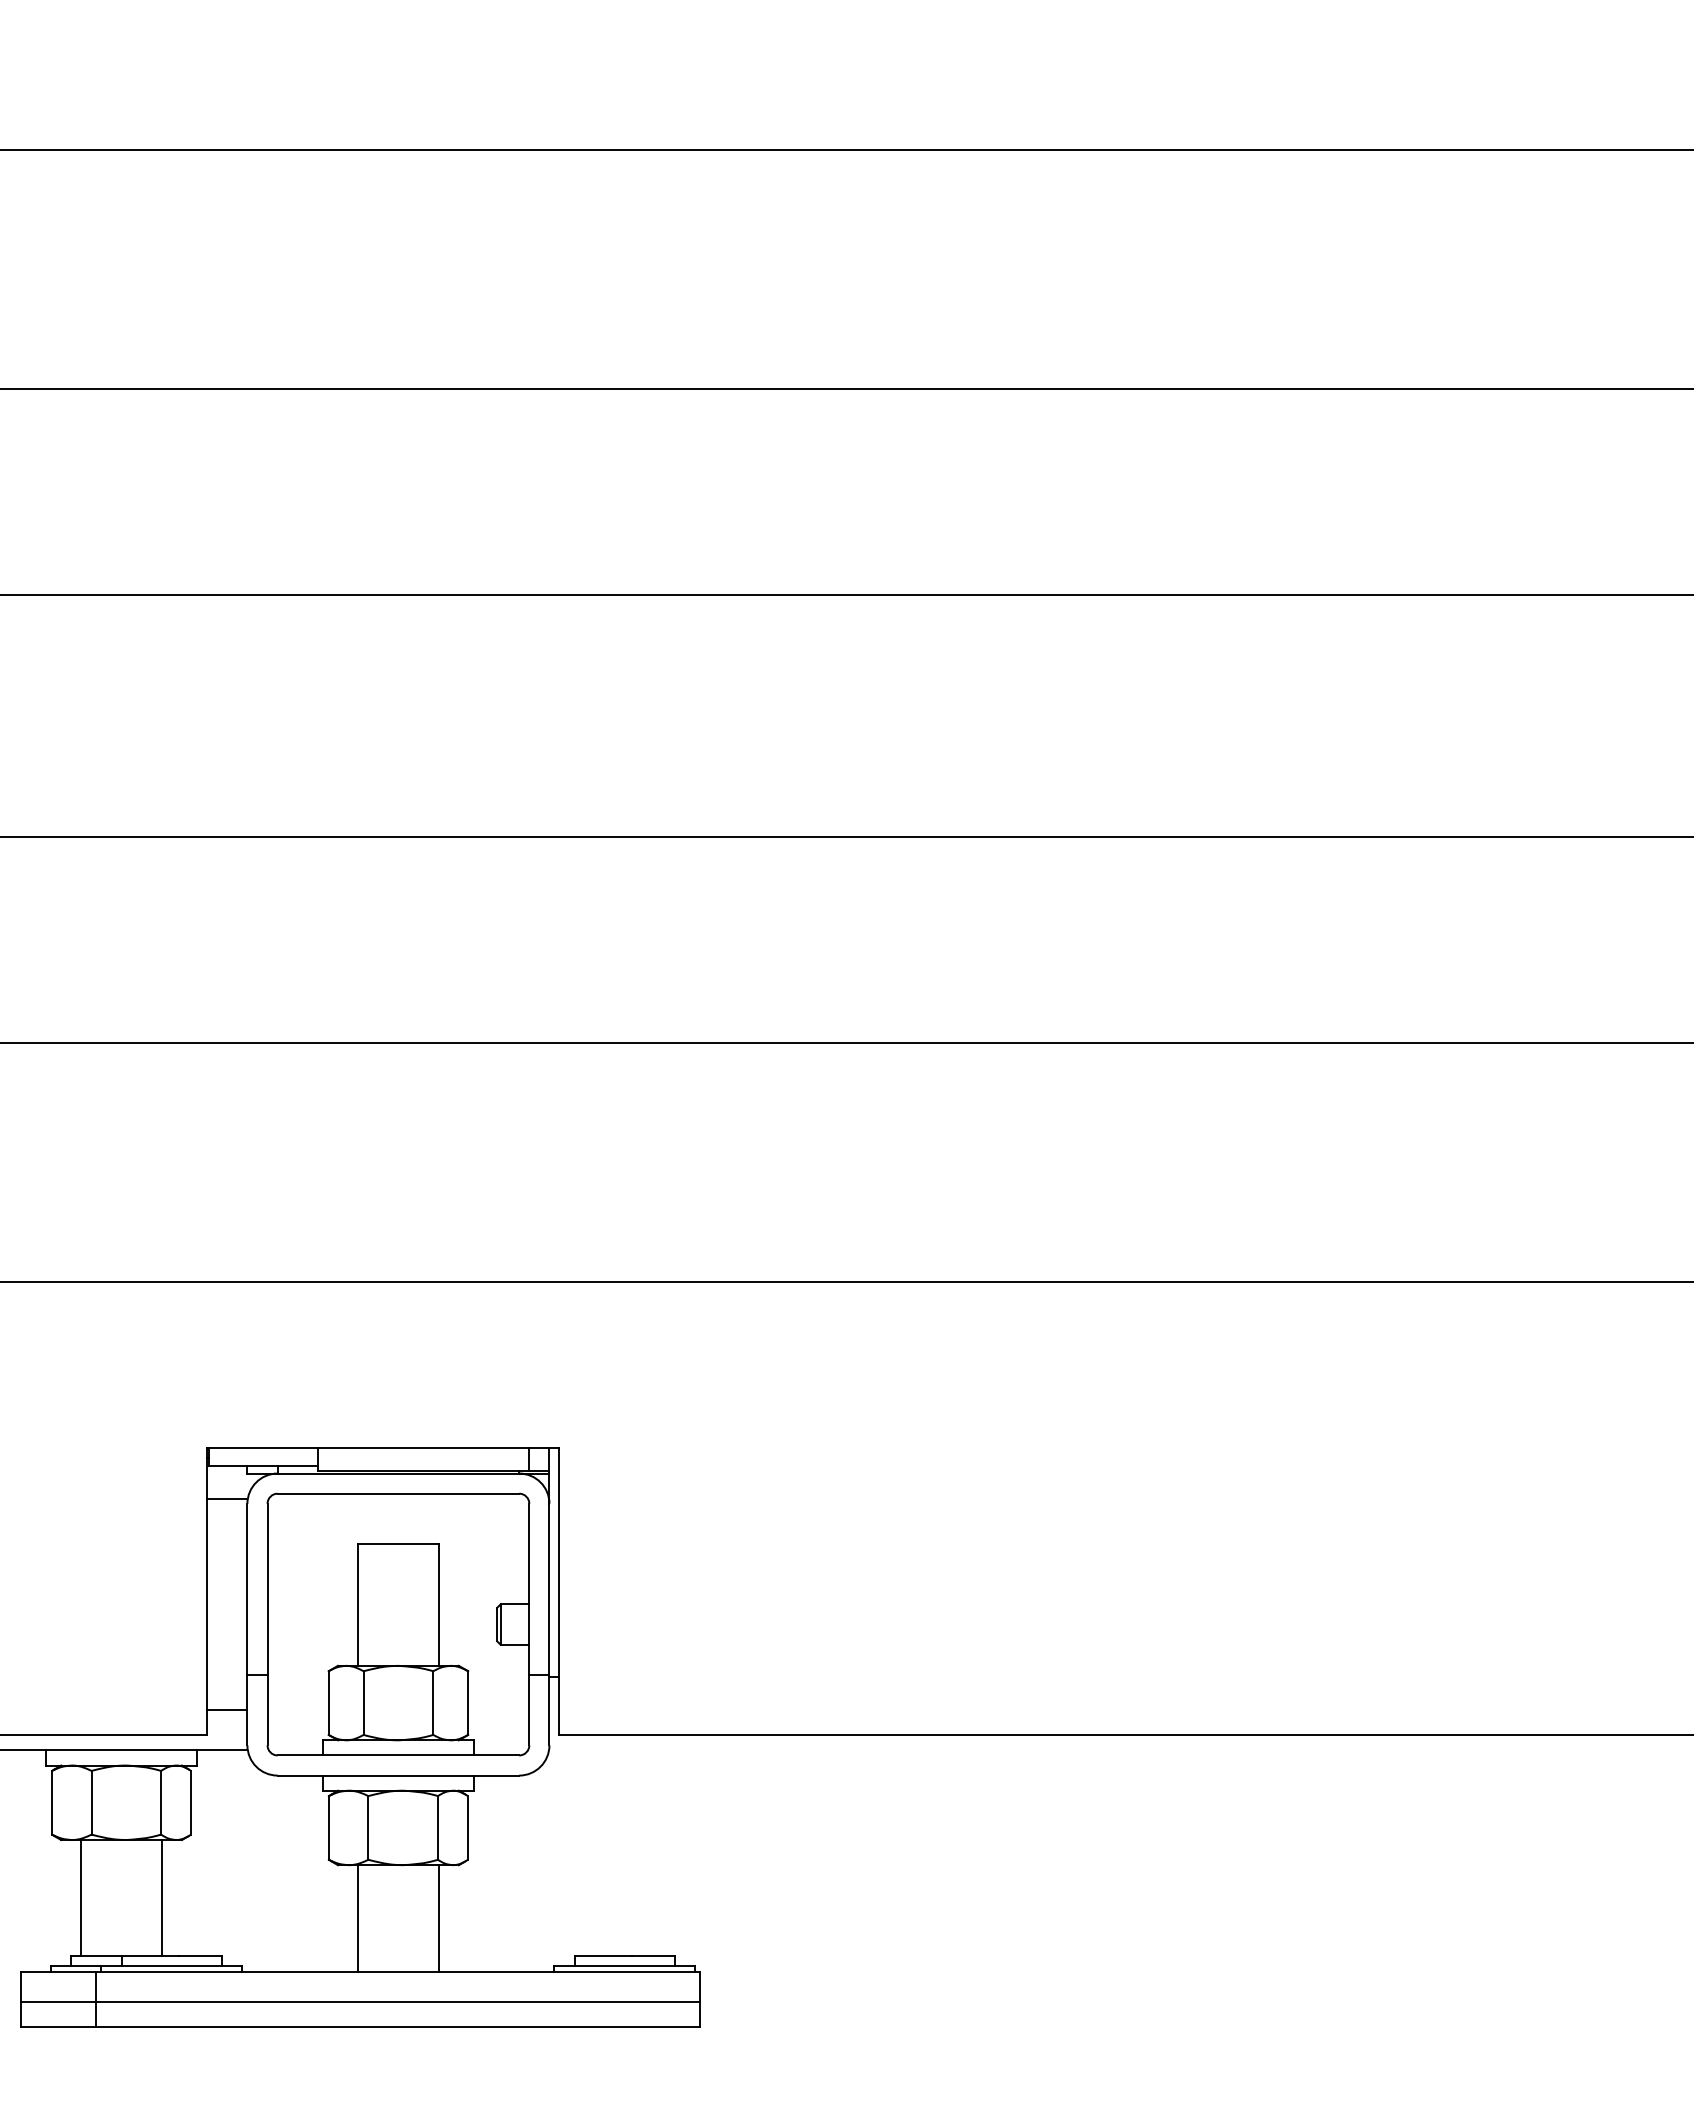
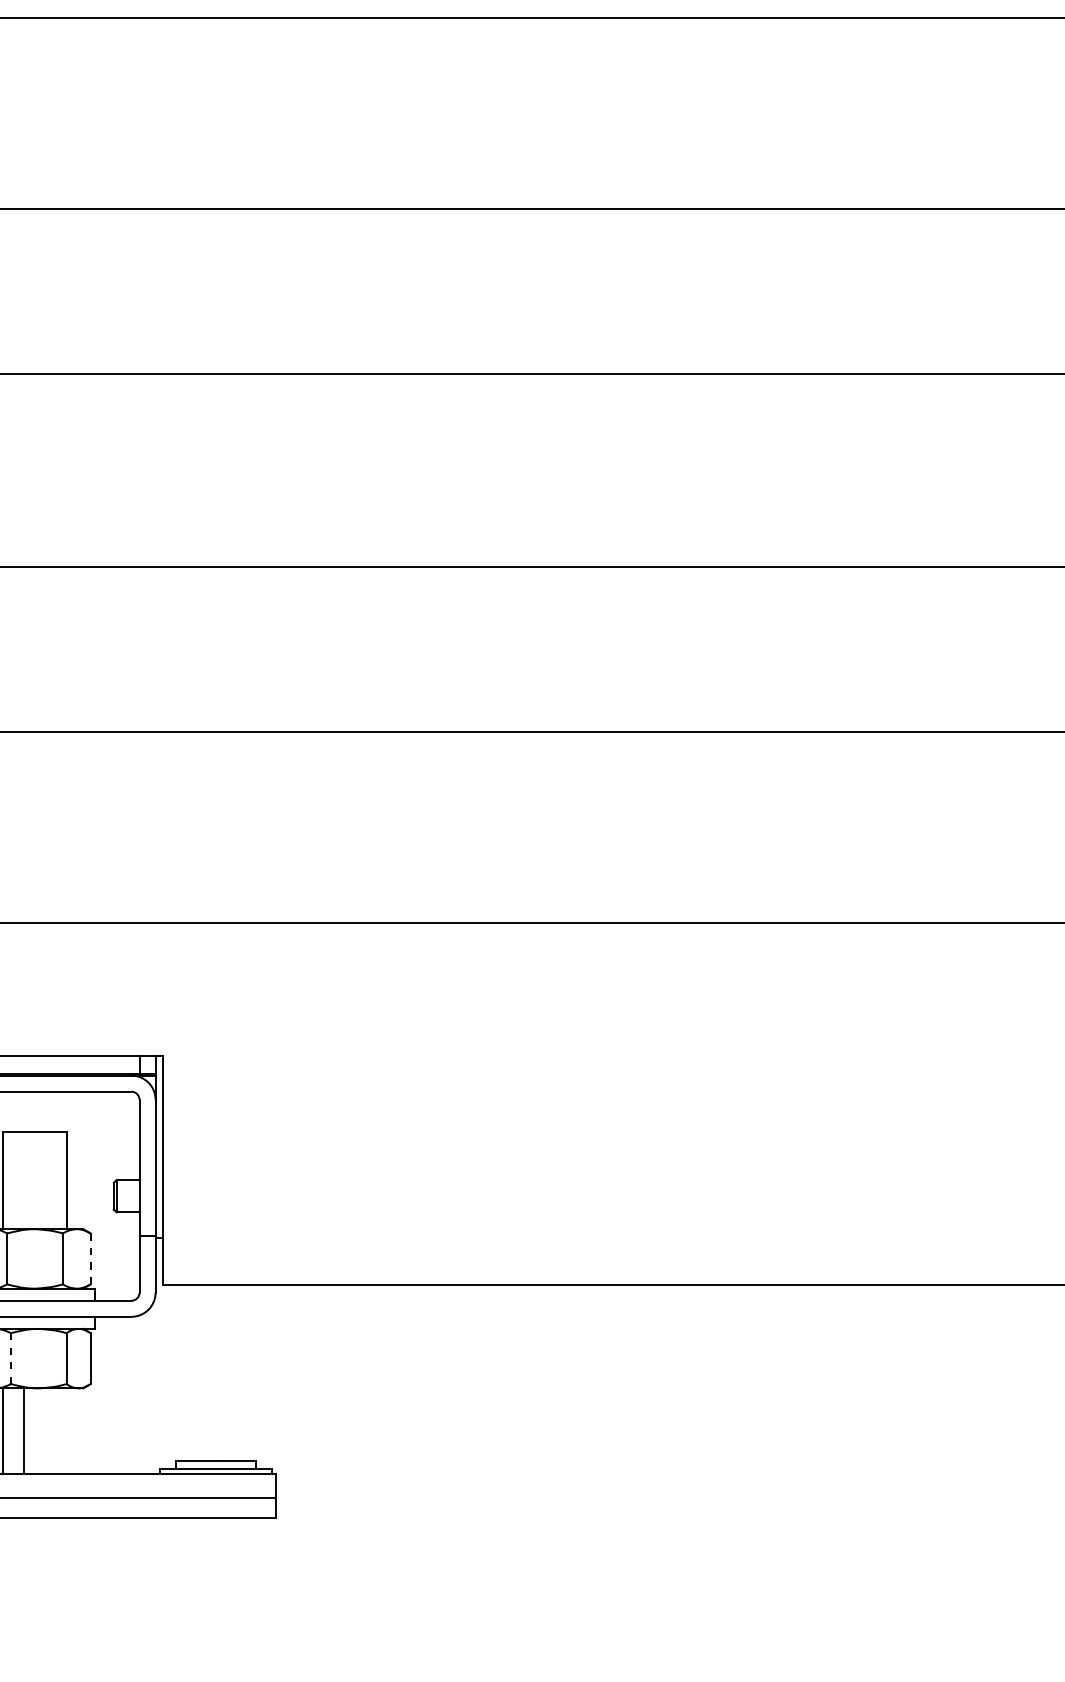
line: (468, 1703) -> (90, 1259), solid -> dashed
line: (368, 1827) -> (11, 1358), solid -> dashed
line: (438, 1918) -> (23, 1430), moved

